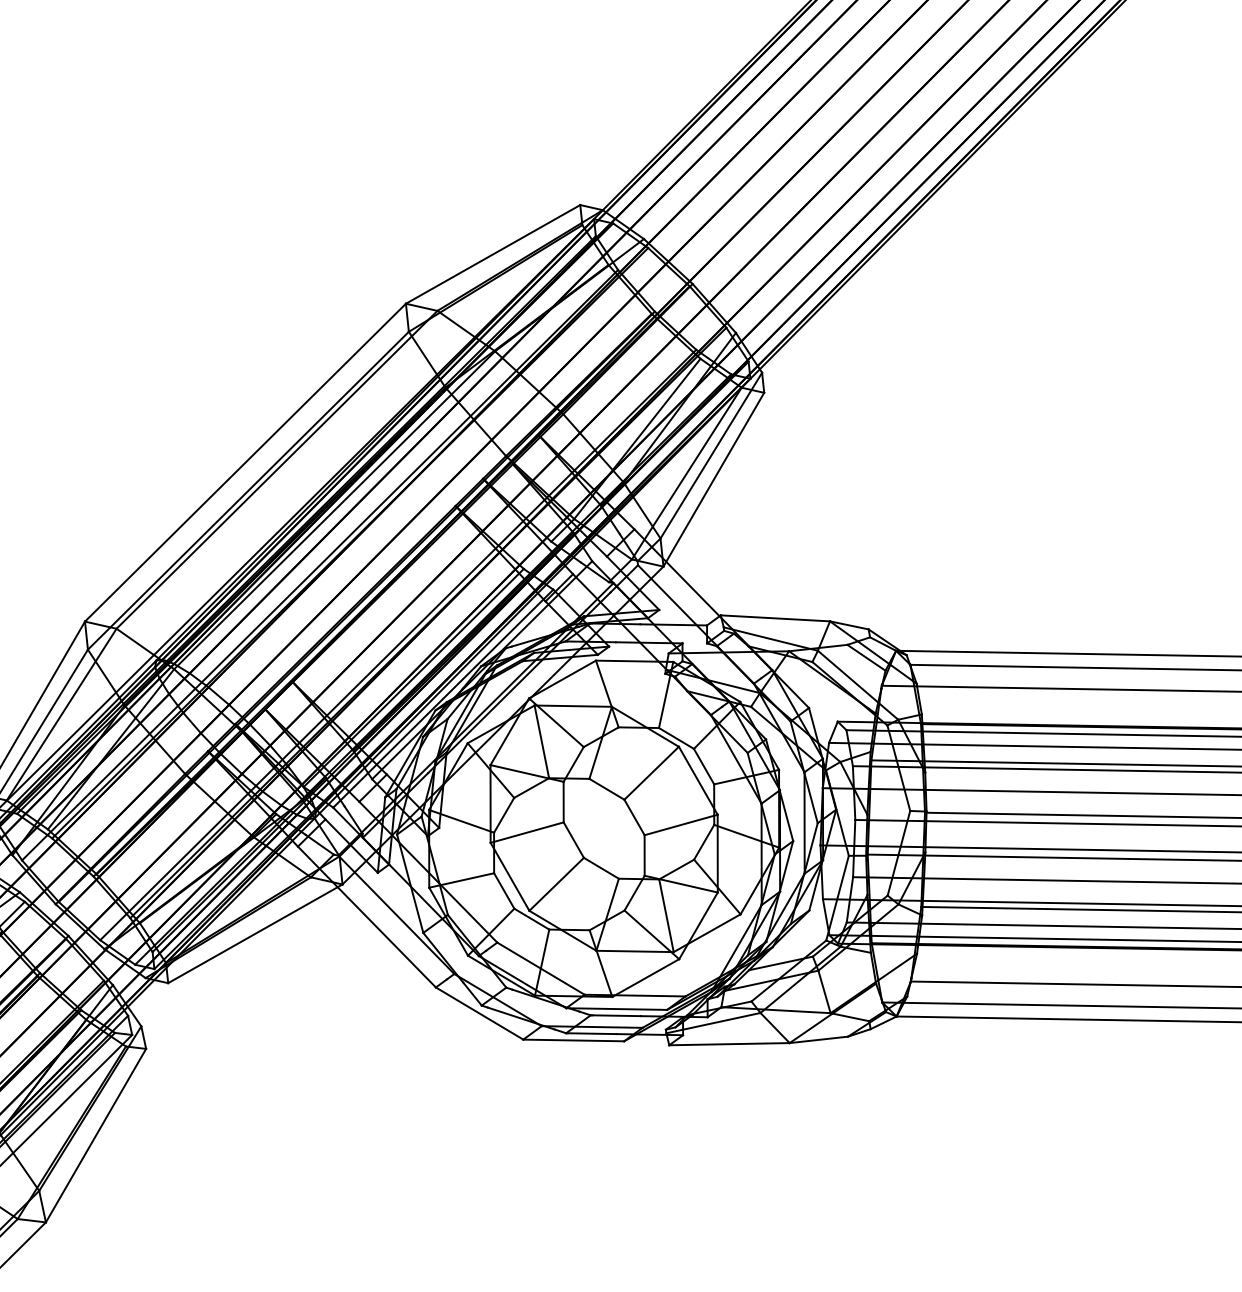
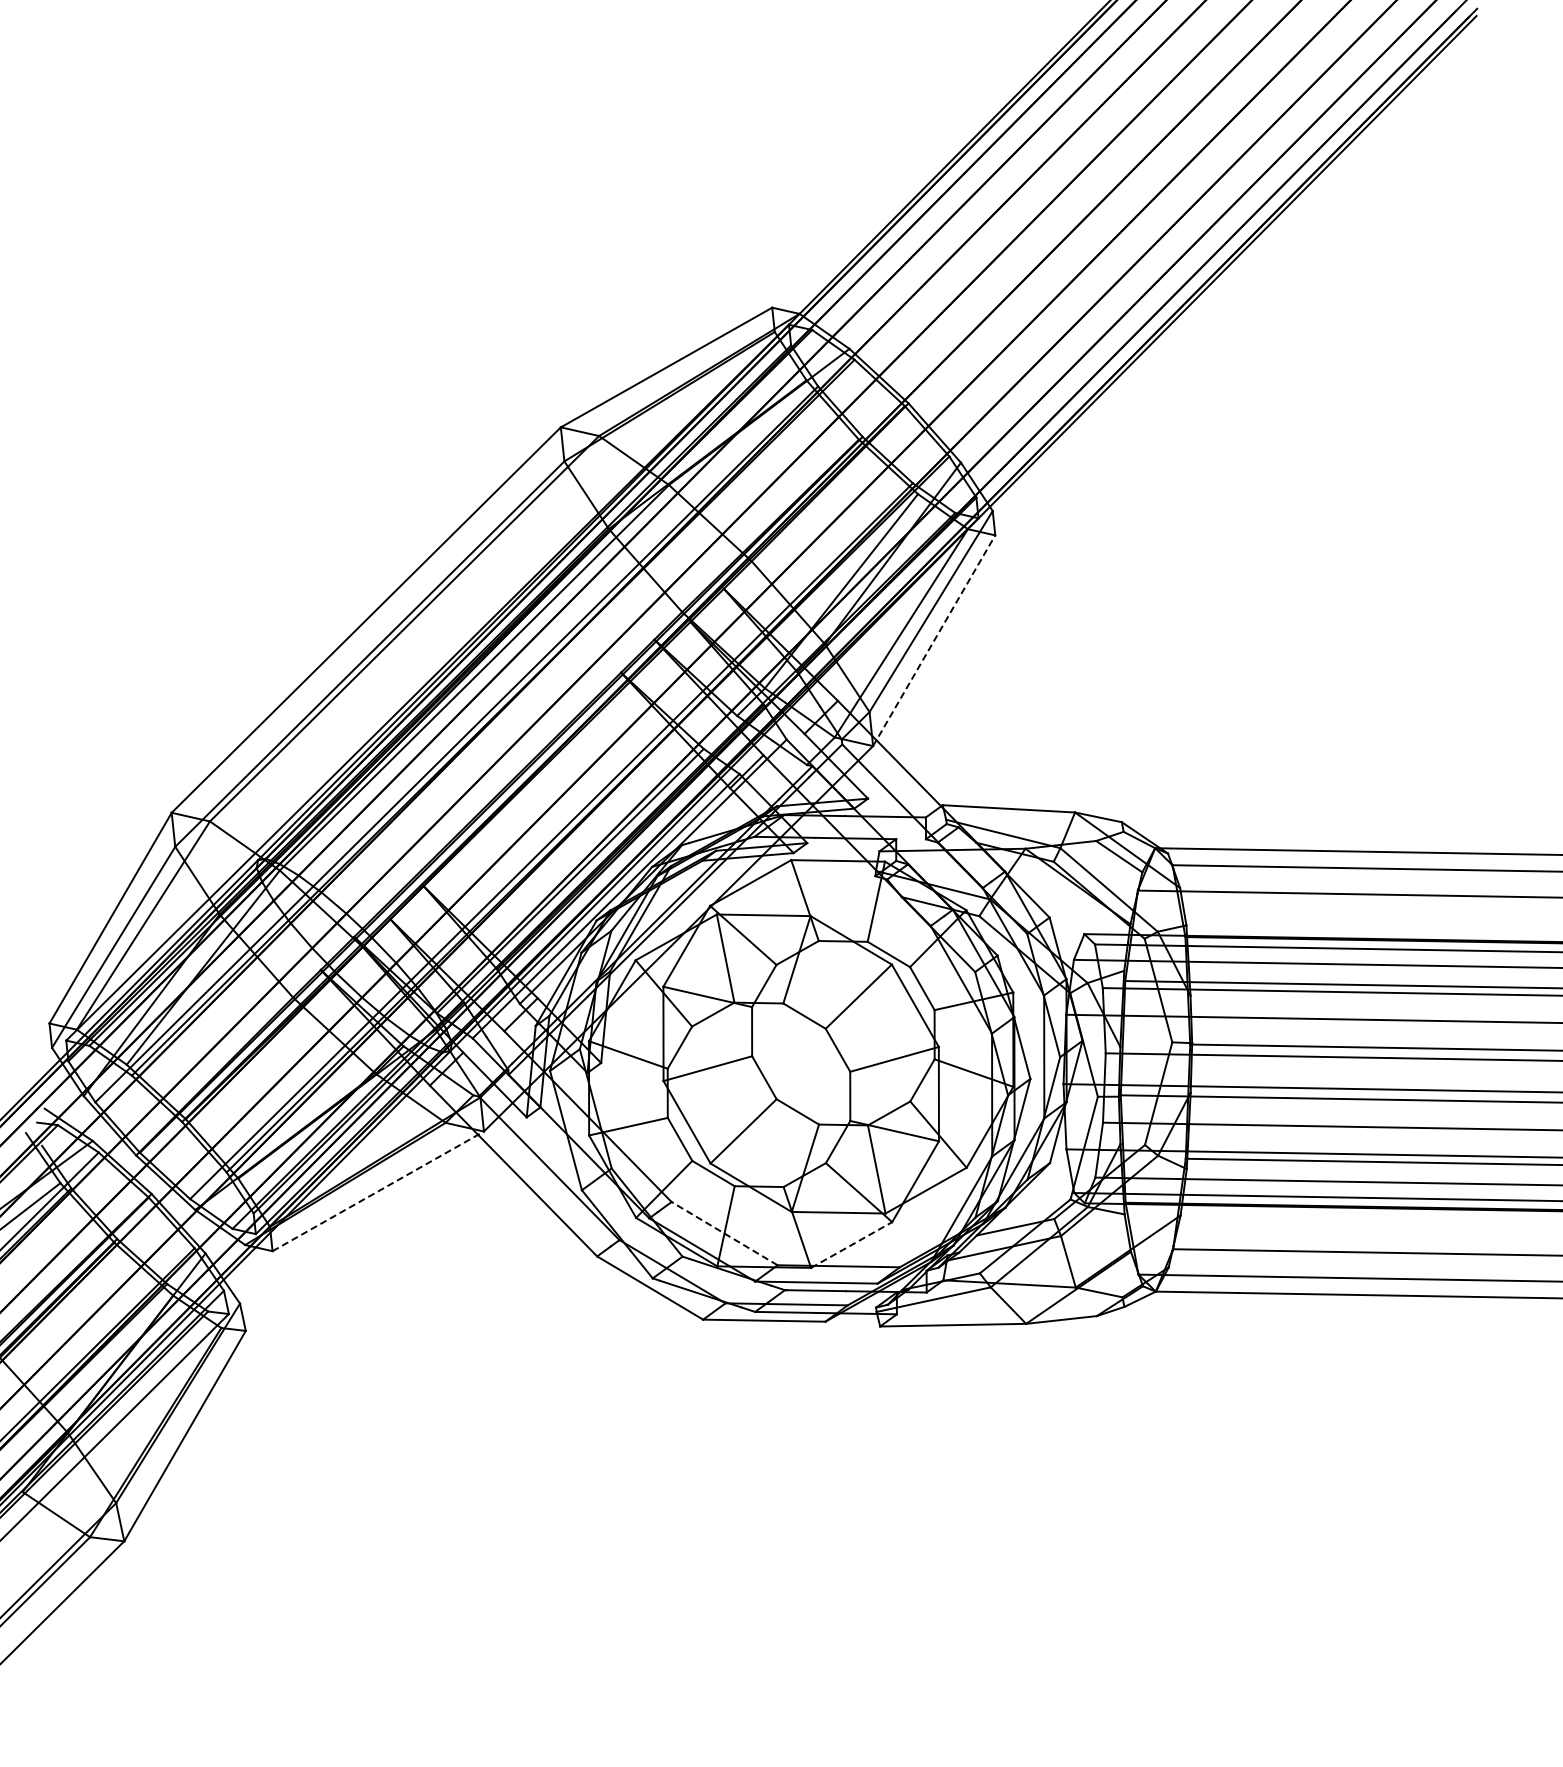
line: (714, 479) -> (934, 640), solid -> dashed
line: (255, 933) -> (378, 1191), solid -> dashed
line: (540, 968) -> (724, 1233), solid -> dashed
line: (645, 978) -> (851, 1245), solid -> dashed

